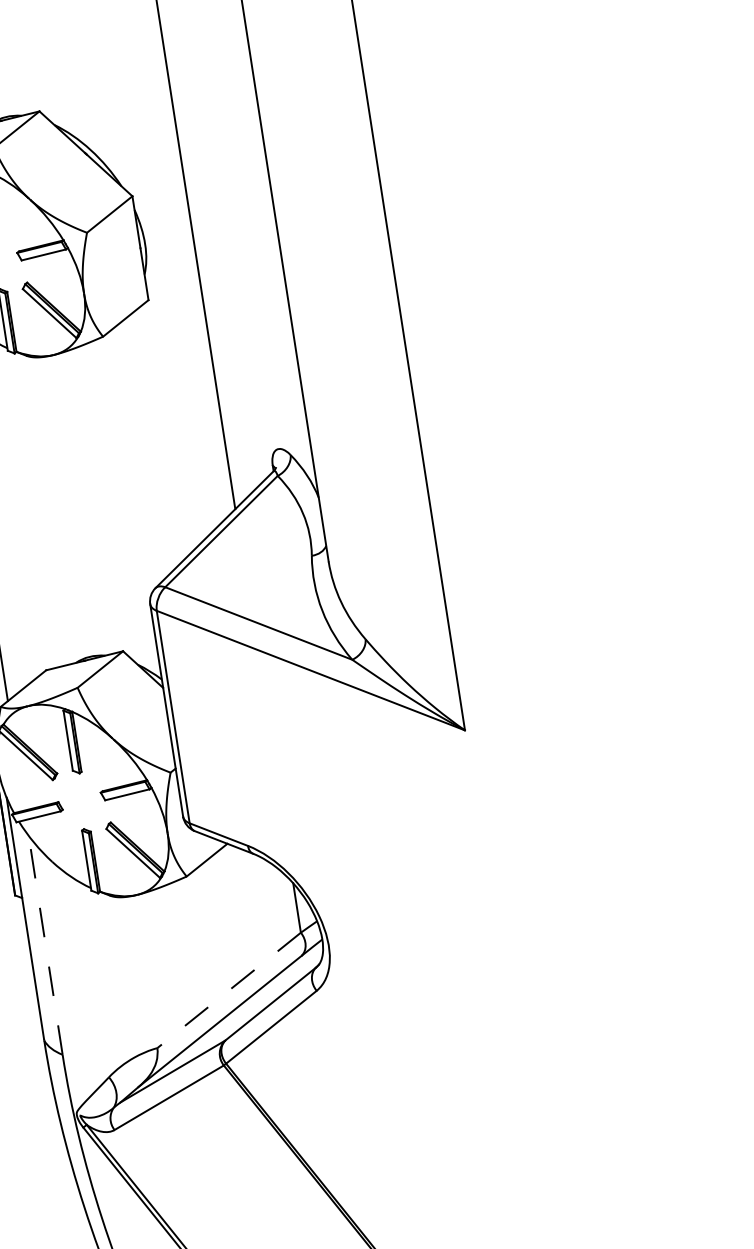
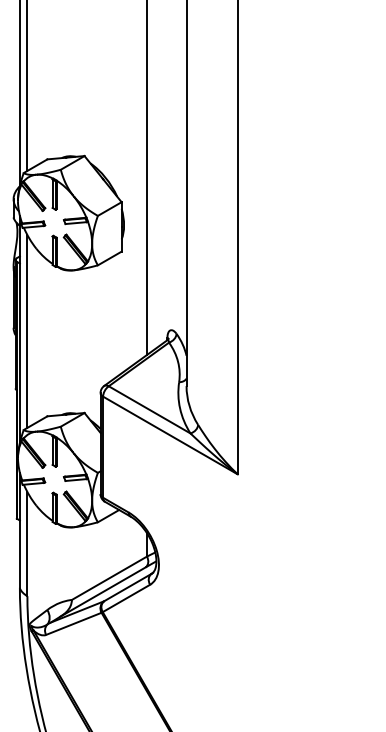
line: (45, 943) -> (27, 543), dashed -> solid
line: (229, 990) -> (109, 578), dashed -> solid

